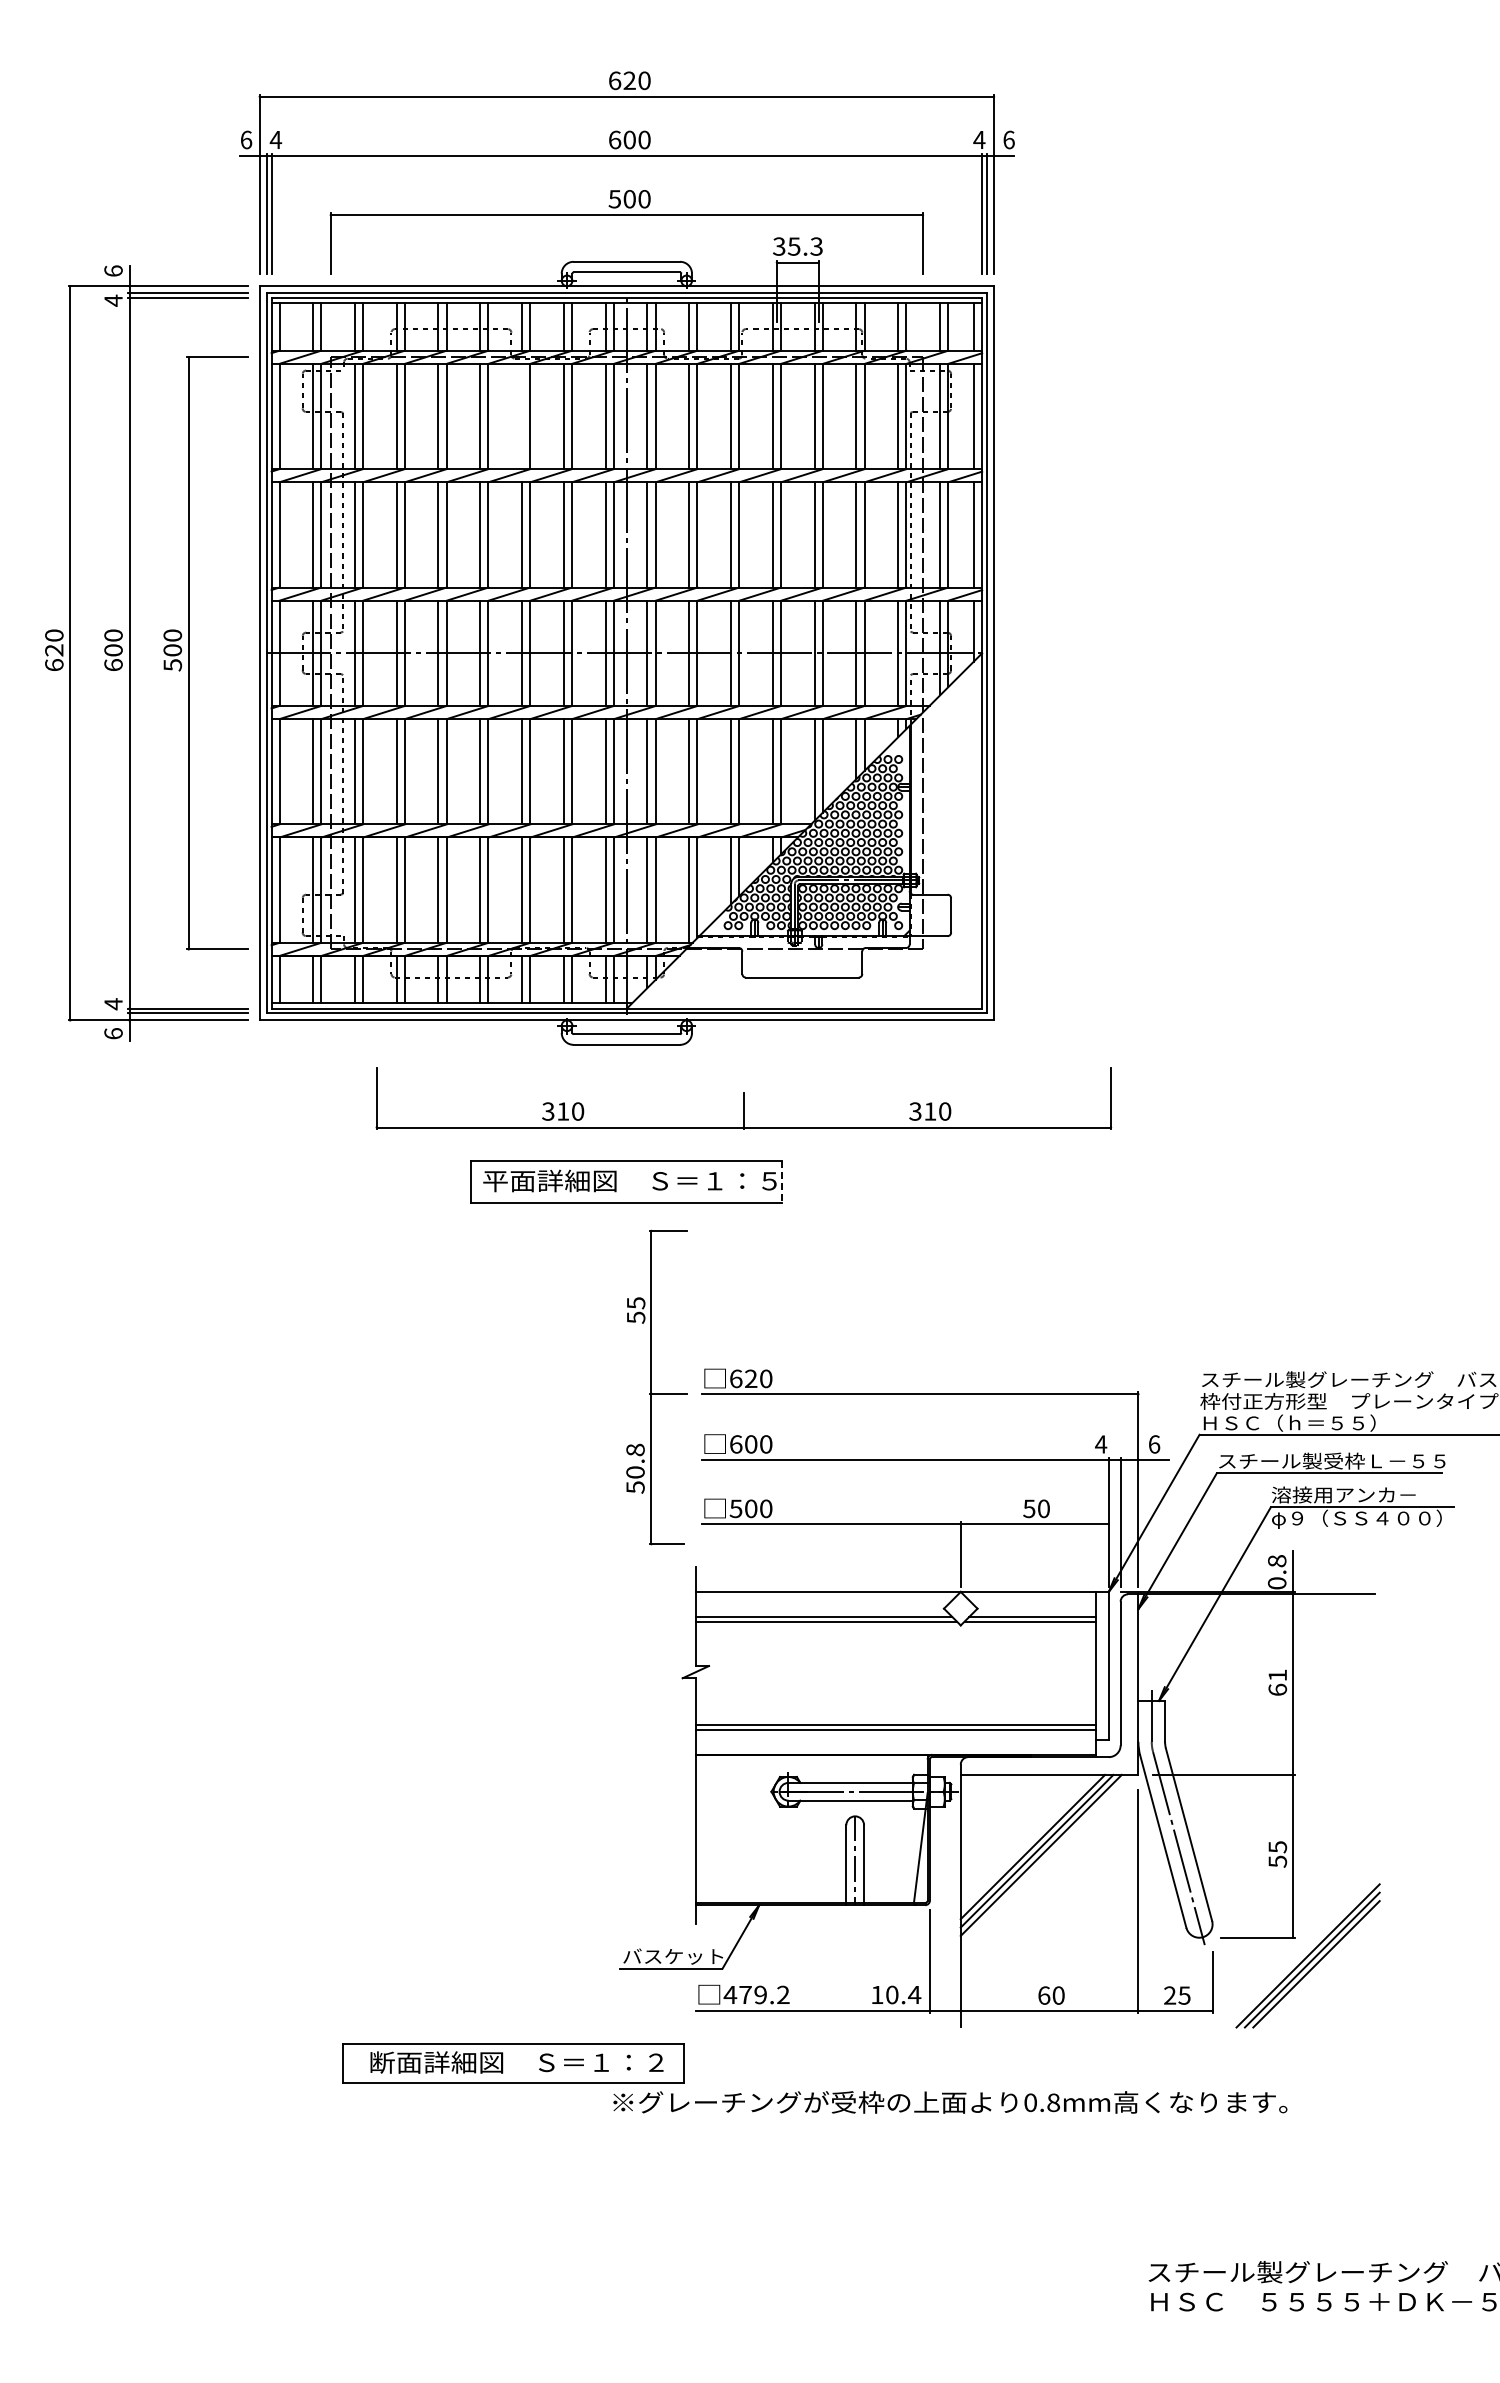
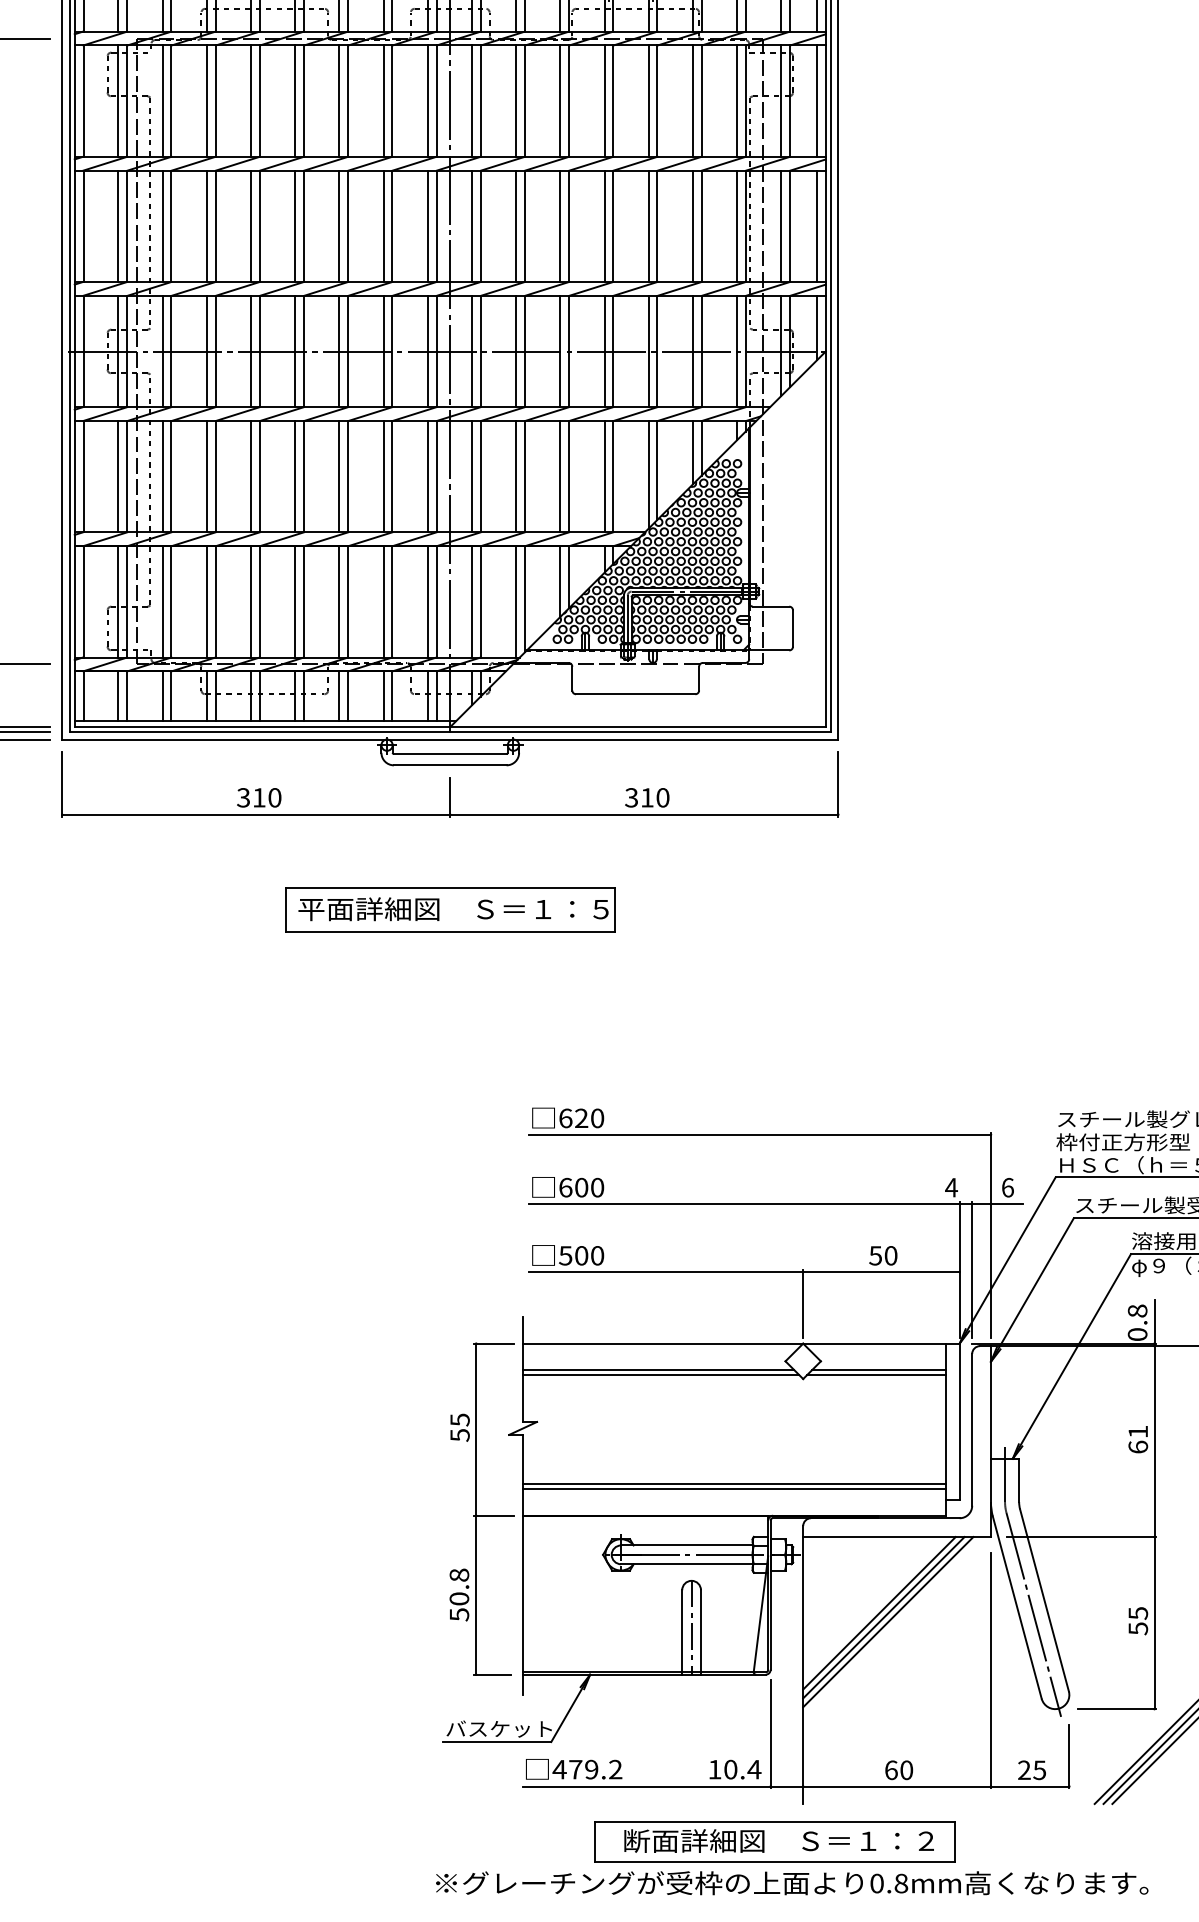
line: (521, 416) -> (338, 101), added
part: (743, 1098) -> (449, 784), moved
line: (782, 1181) -> (614, 909), dashed -> solid
part: (656, 1387) -> (481, 1509), moved
part: (513, 2063) -> (775, 1842), moved

